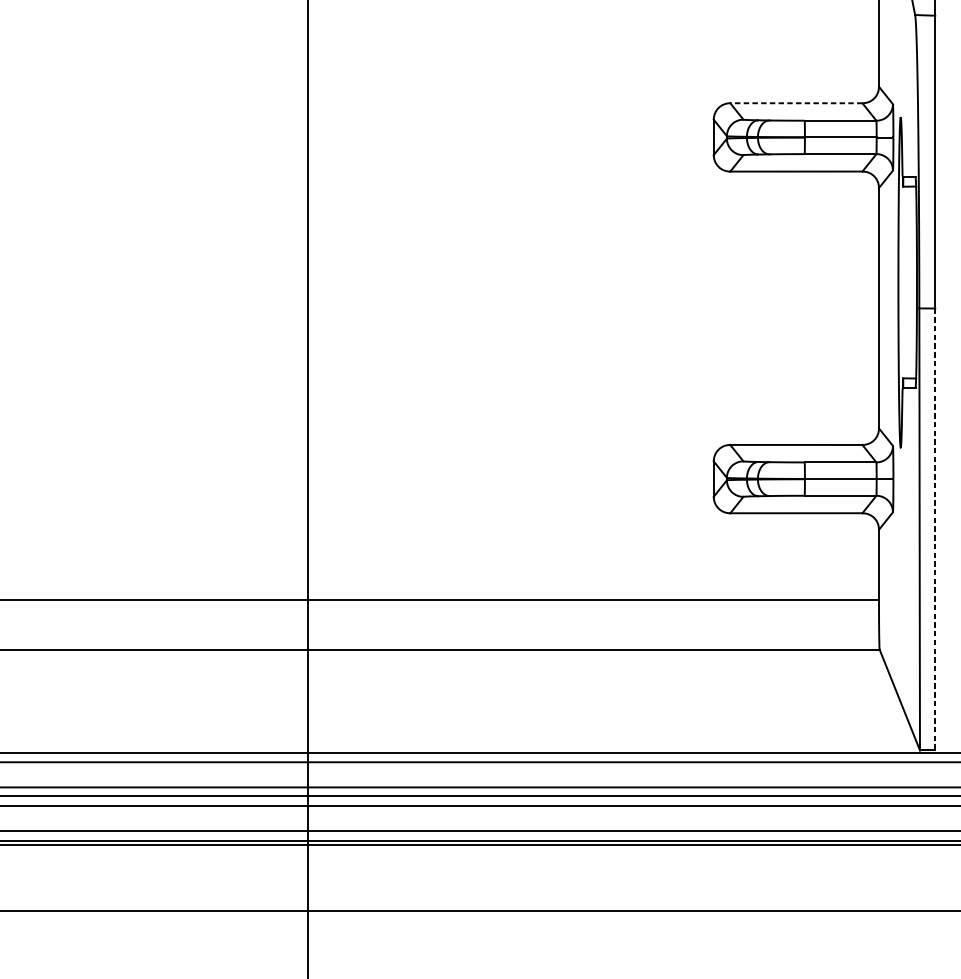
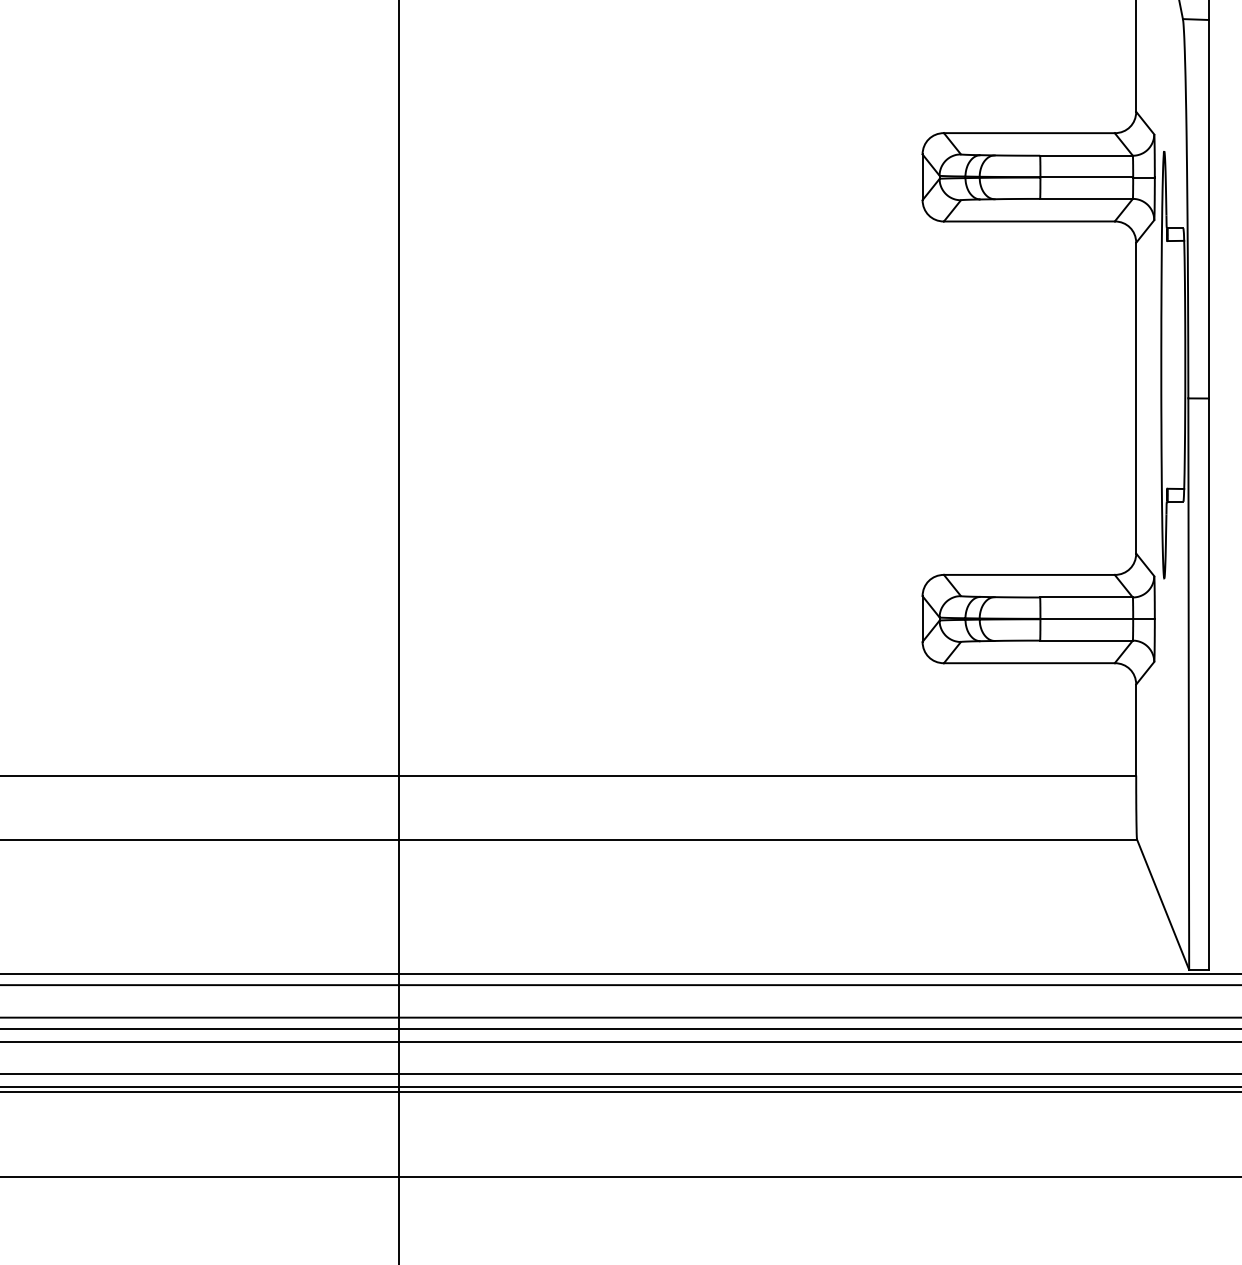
line: (795, 103) -> (1028, 133), dashed -> solid
line: (934, 529) -> (1208, 684), dashed -> solid

